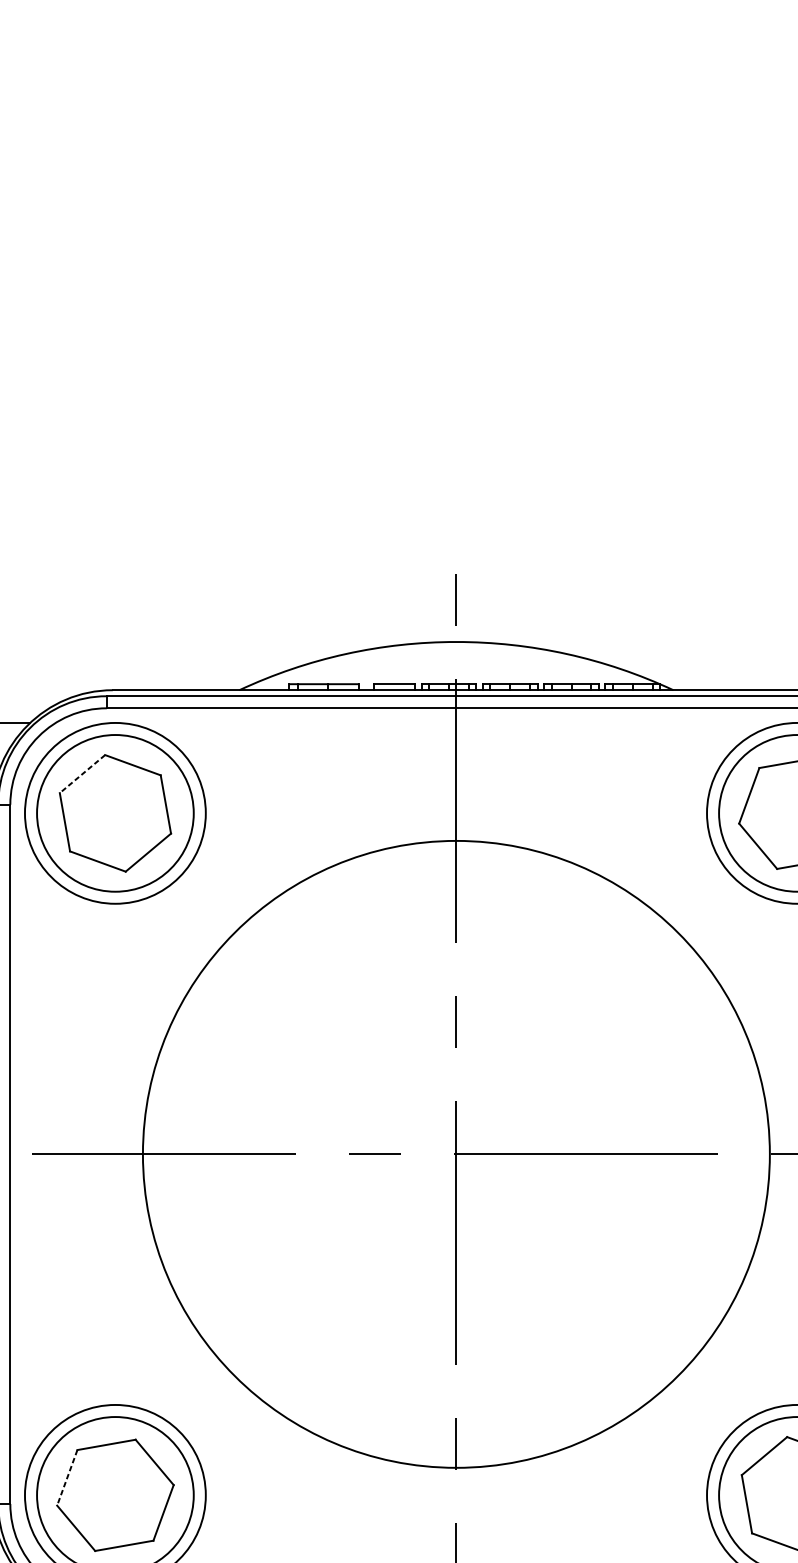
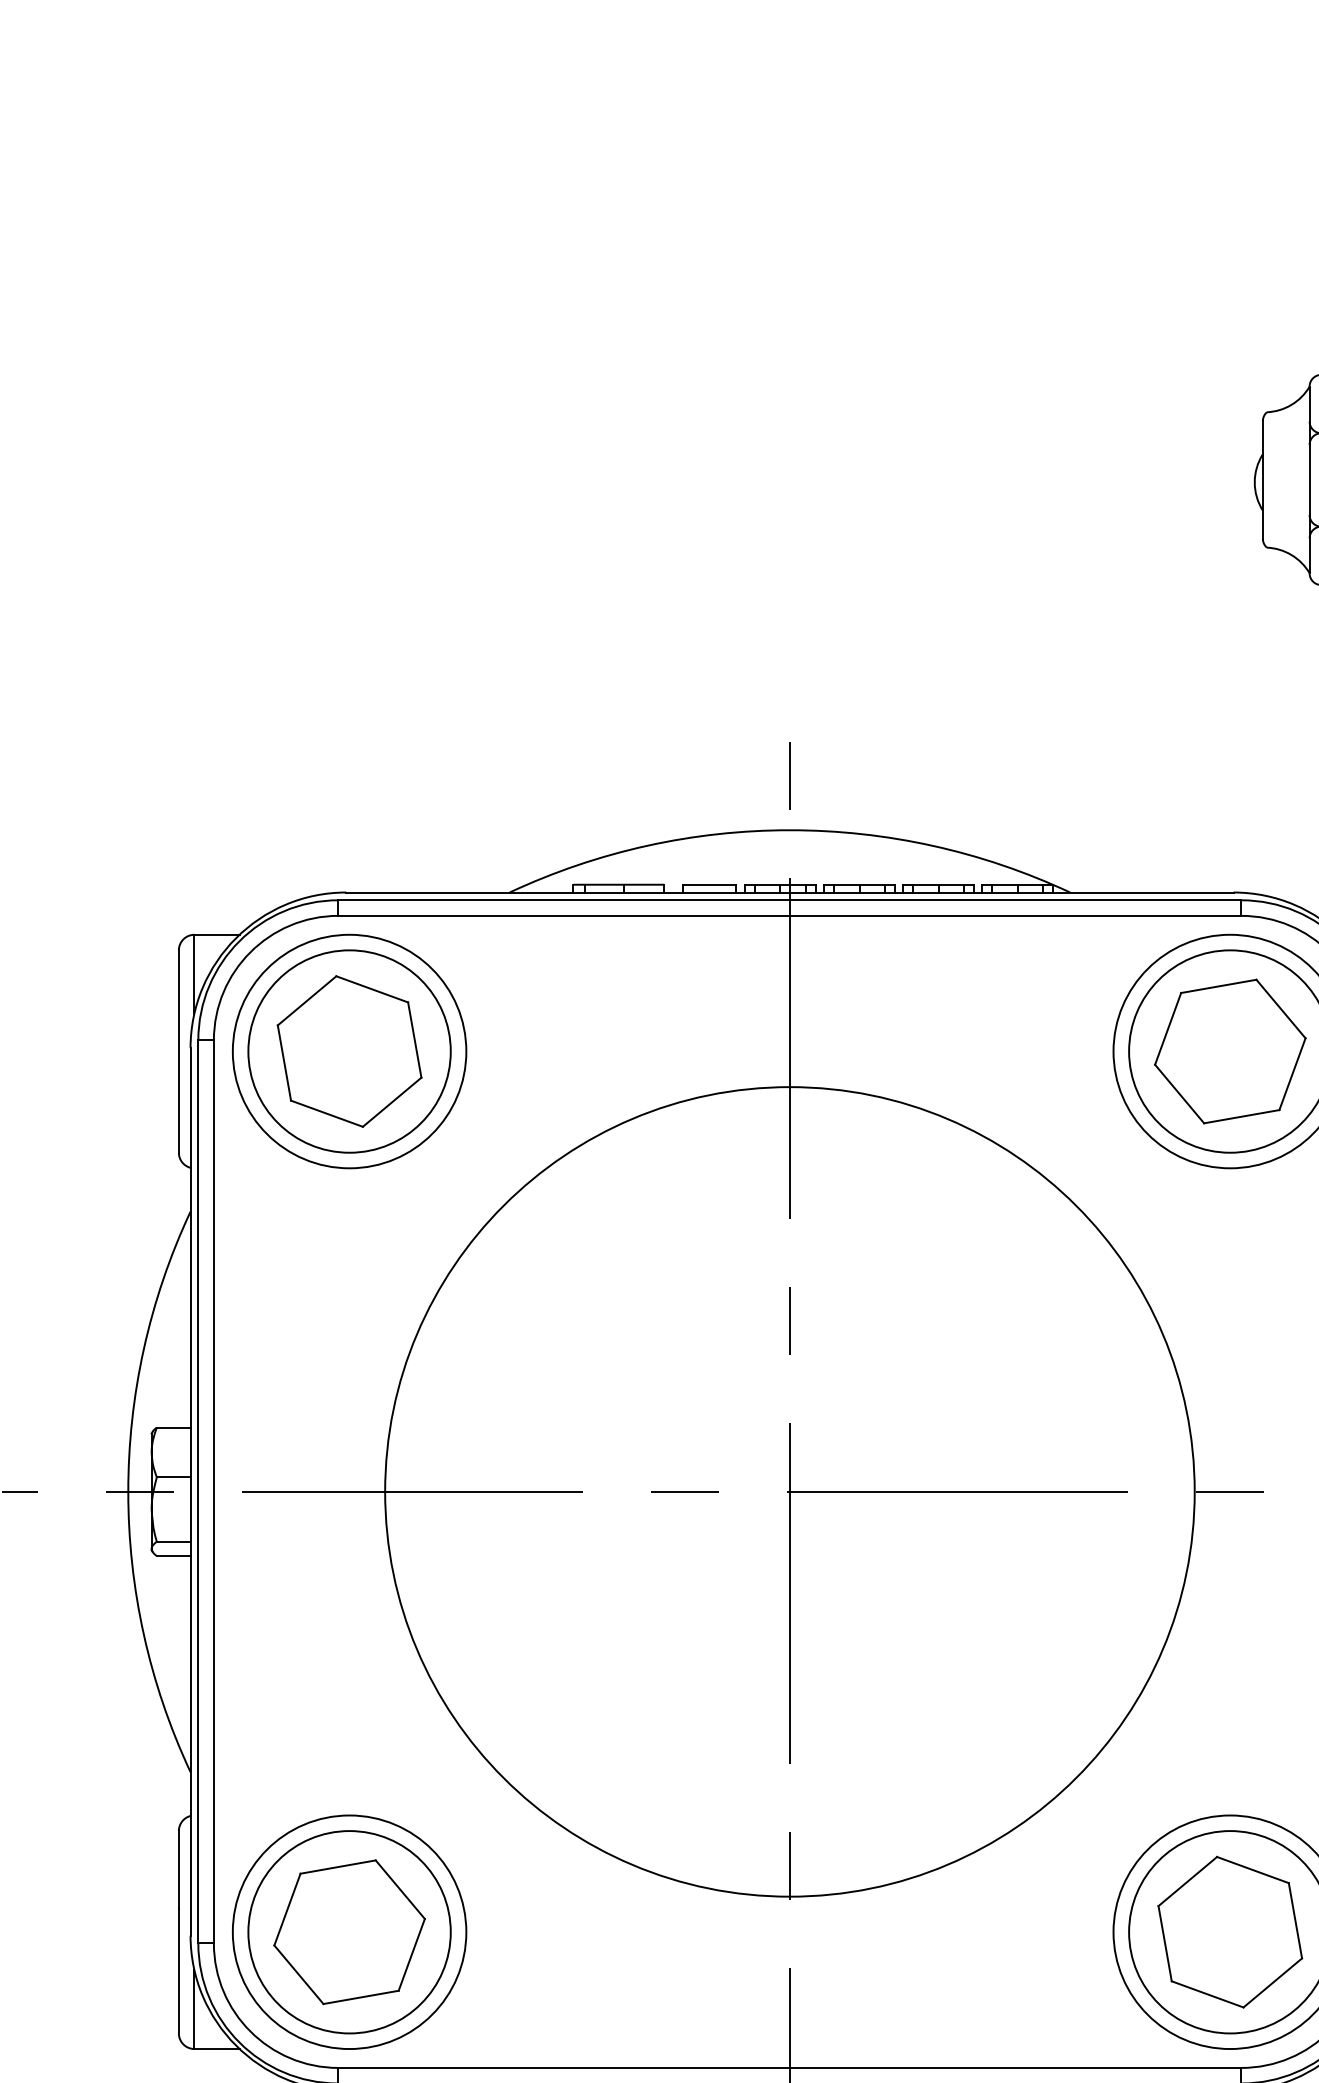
line: (82, 774) -> (306, 1001), dashed -> solid
line: (67, 1478) -> (287, 1910), dashed -> solid

